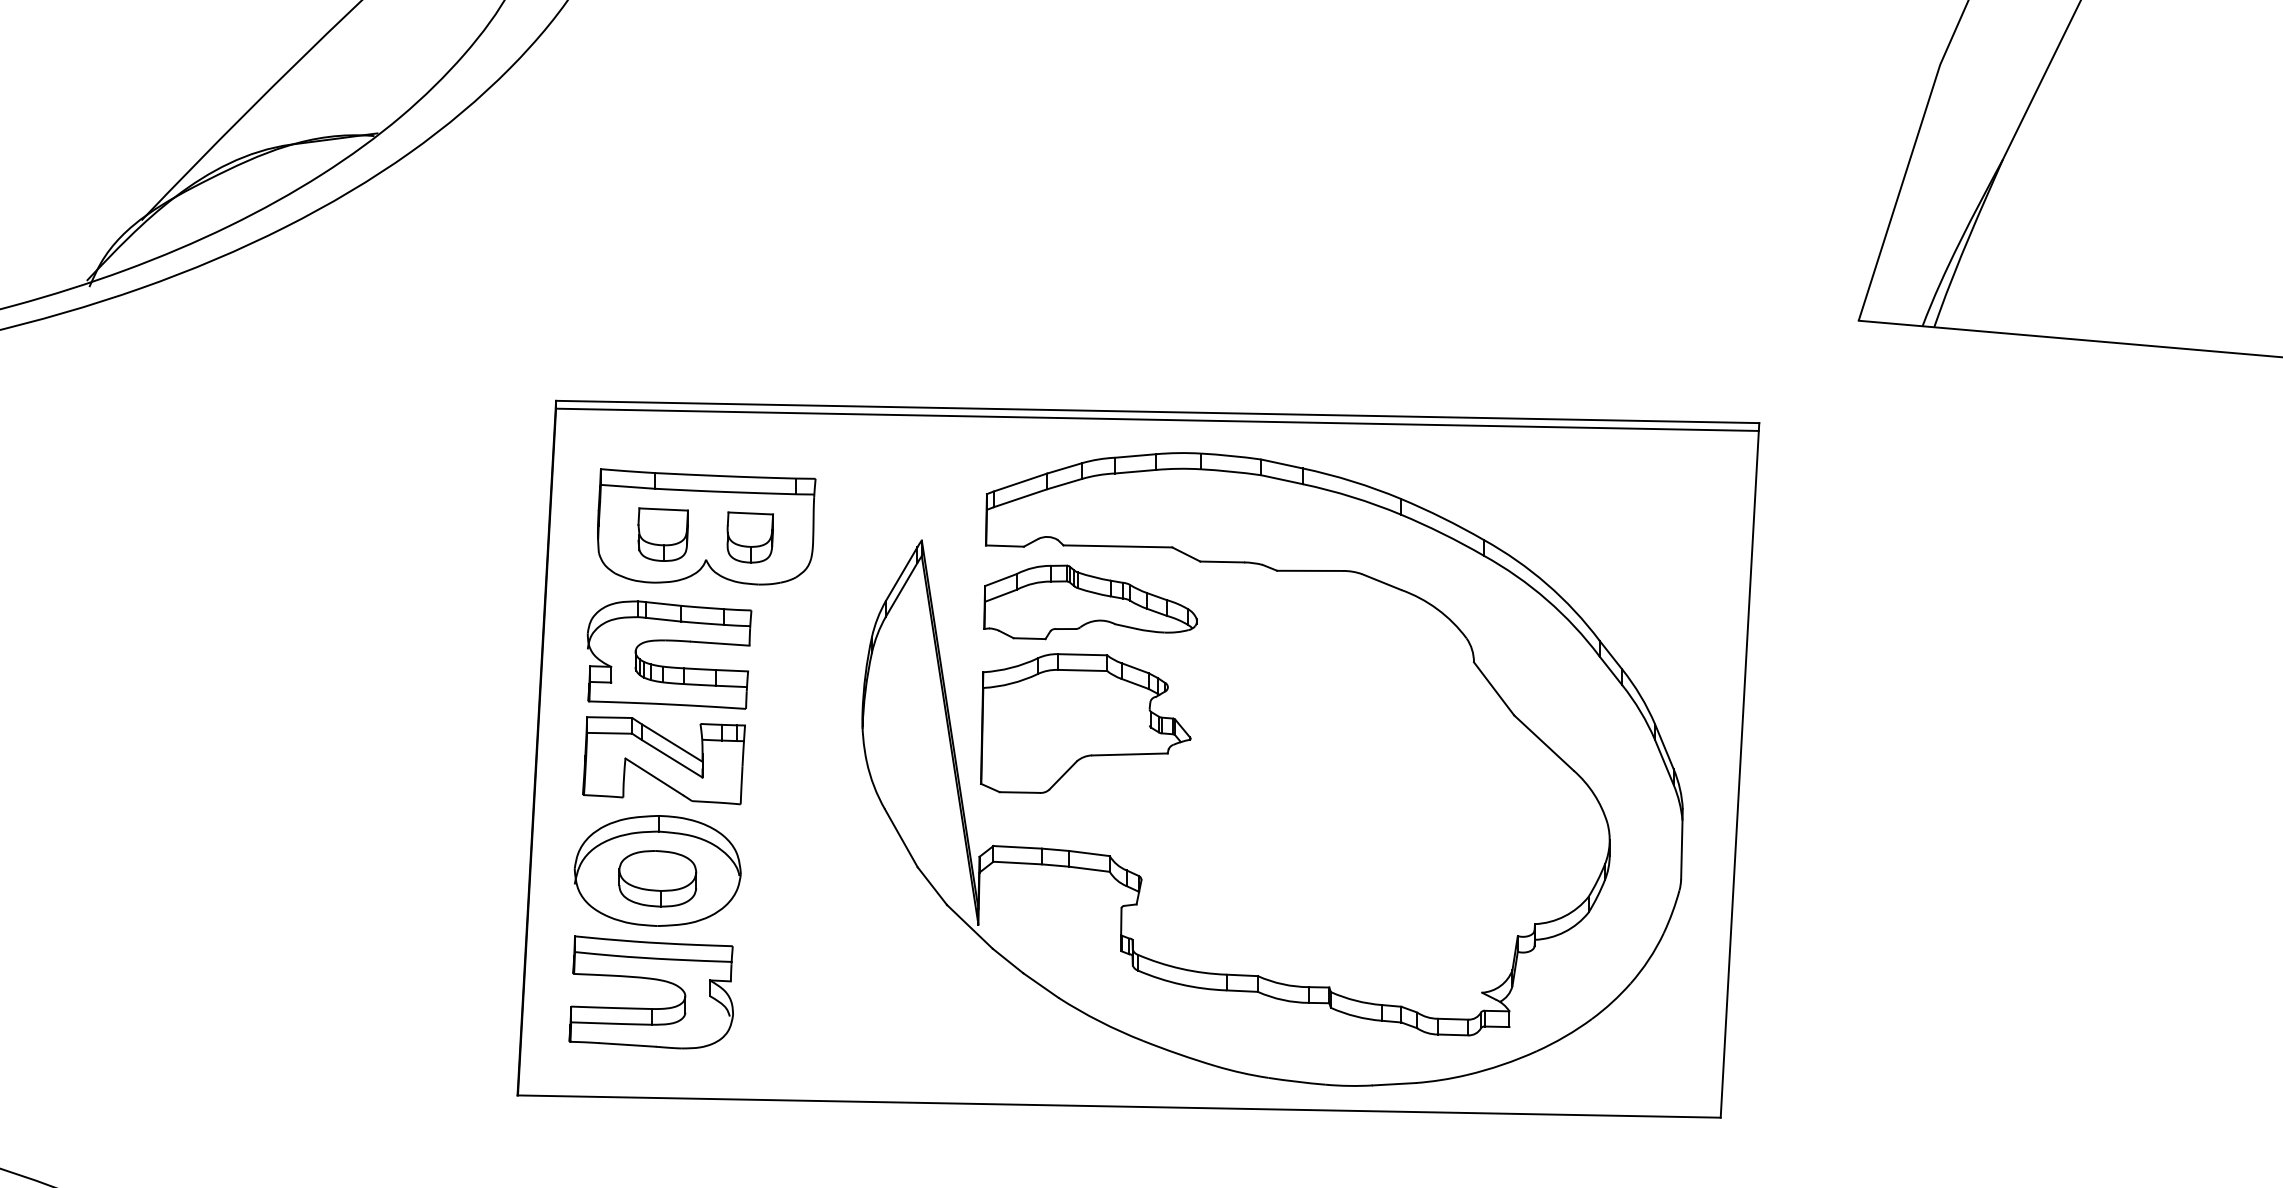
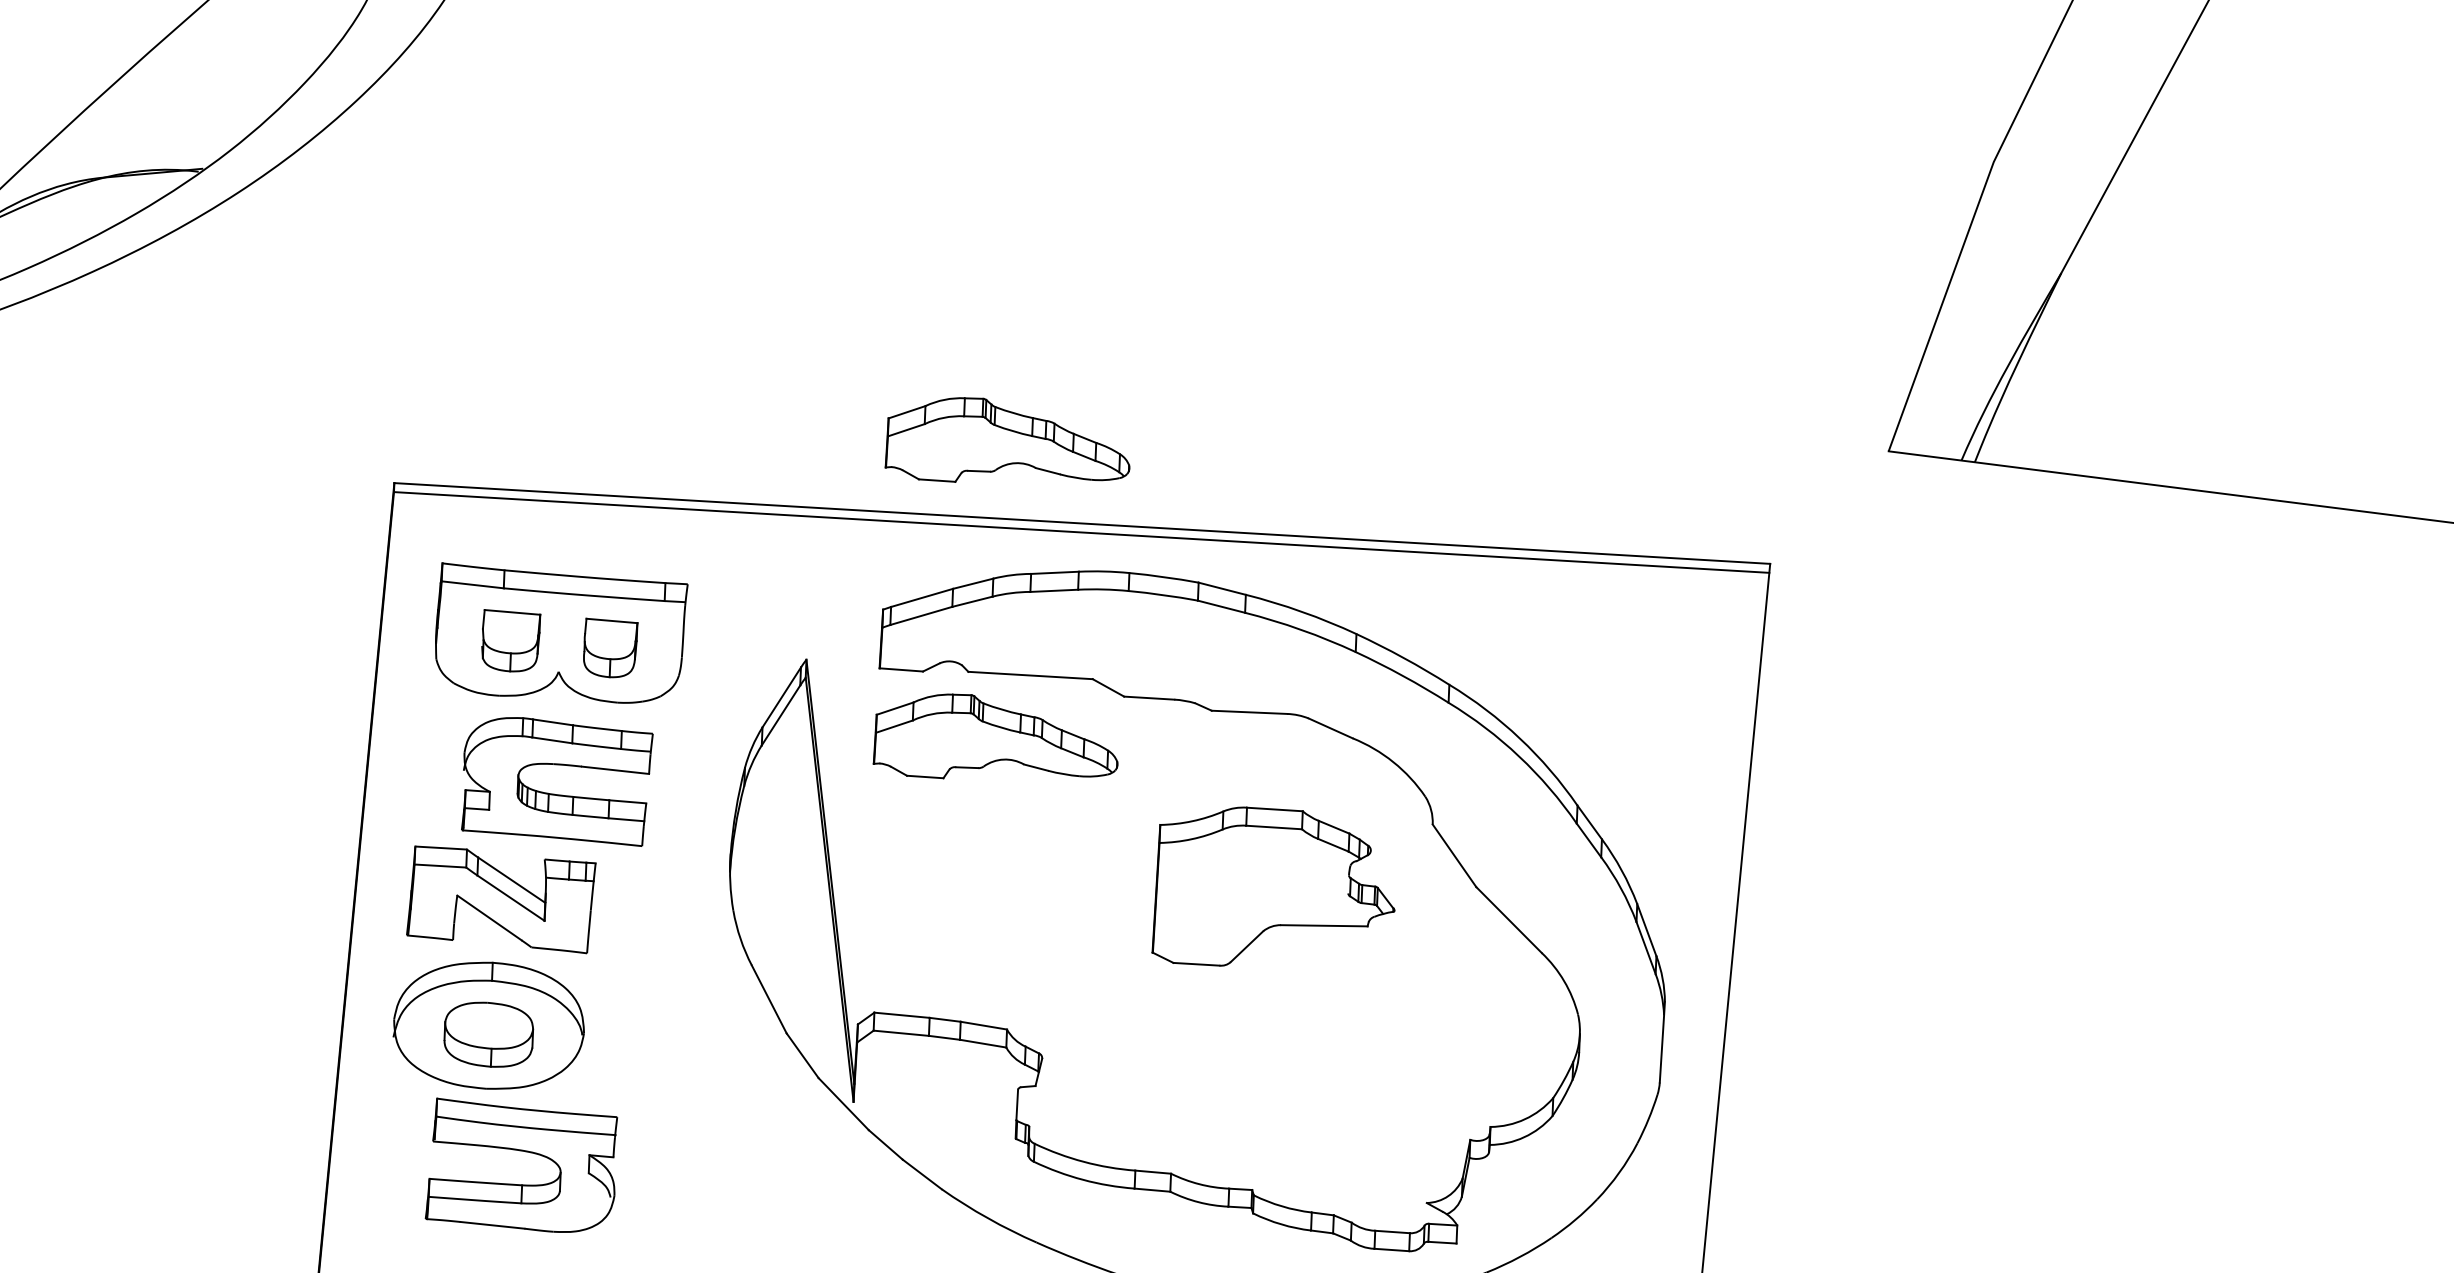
part: (1090, 343) -> (1008, 442), added
part: (669, 666) -> (556, 794), moved
part: (1085, 723) -> (1274, 888), moved
part: (654, 980) -> (526, 1152), moved

